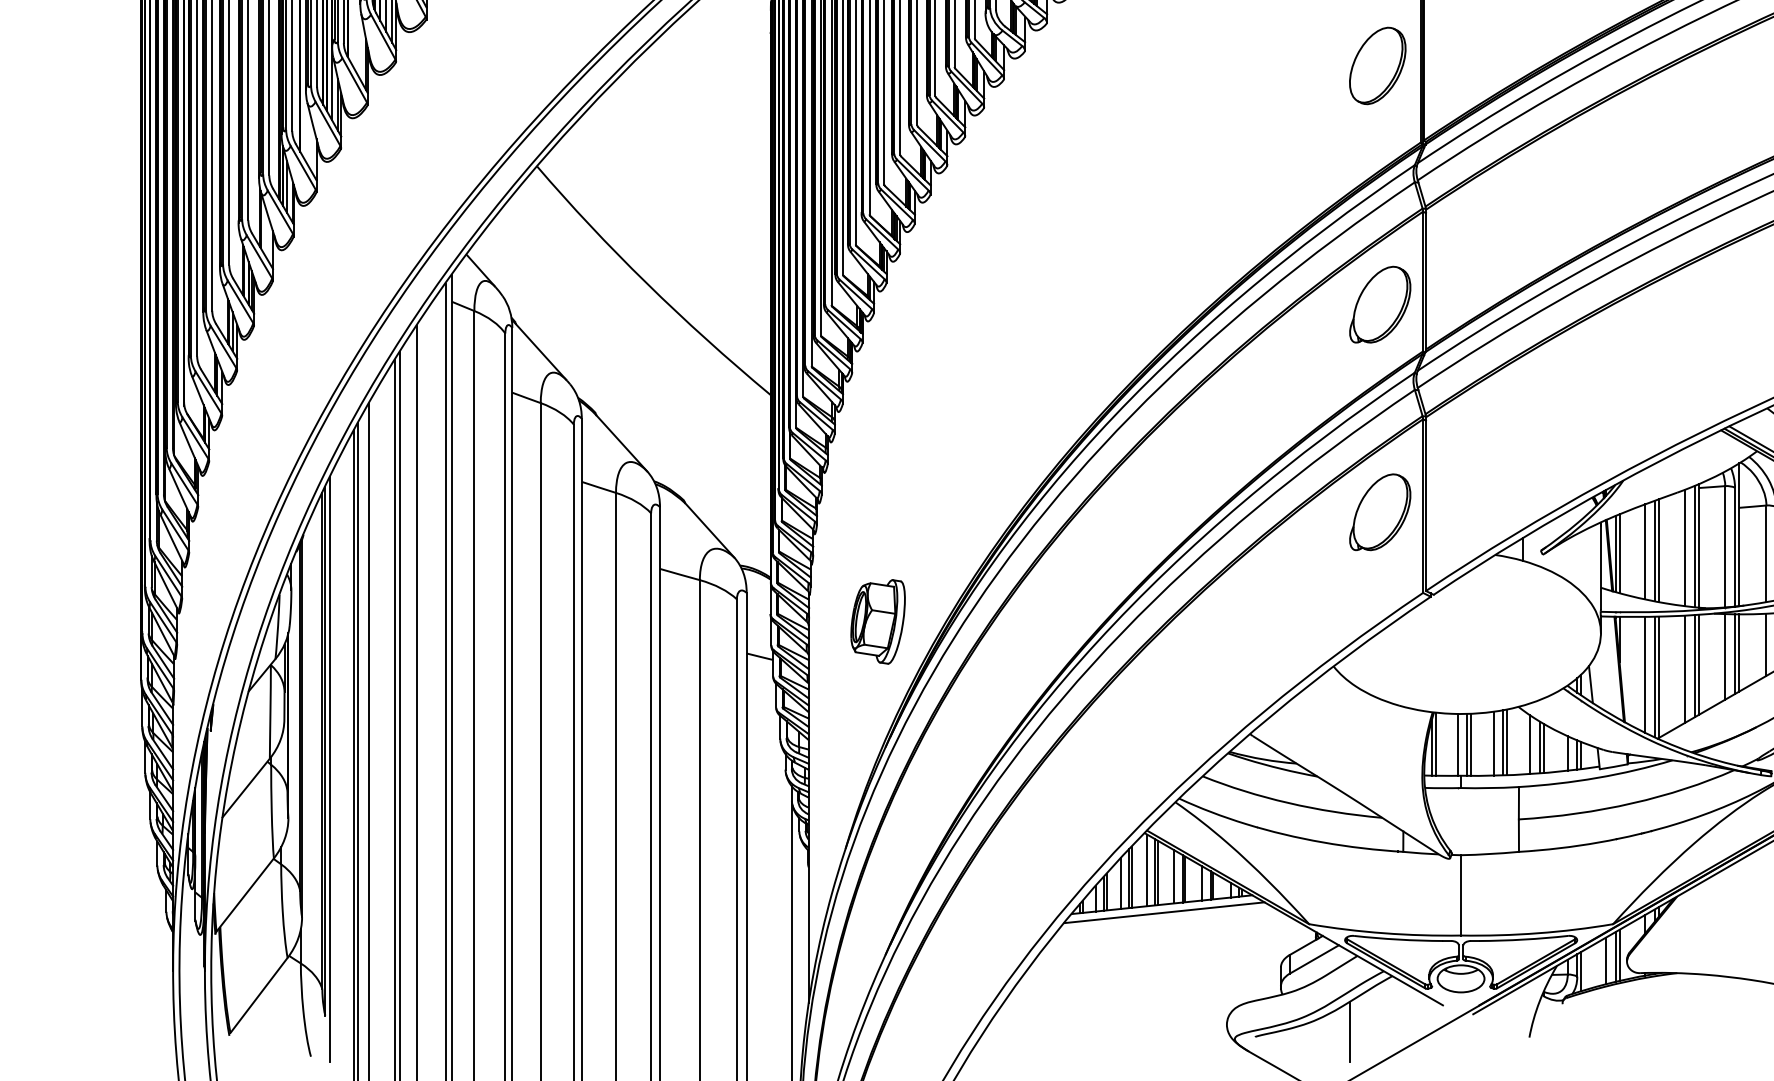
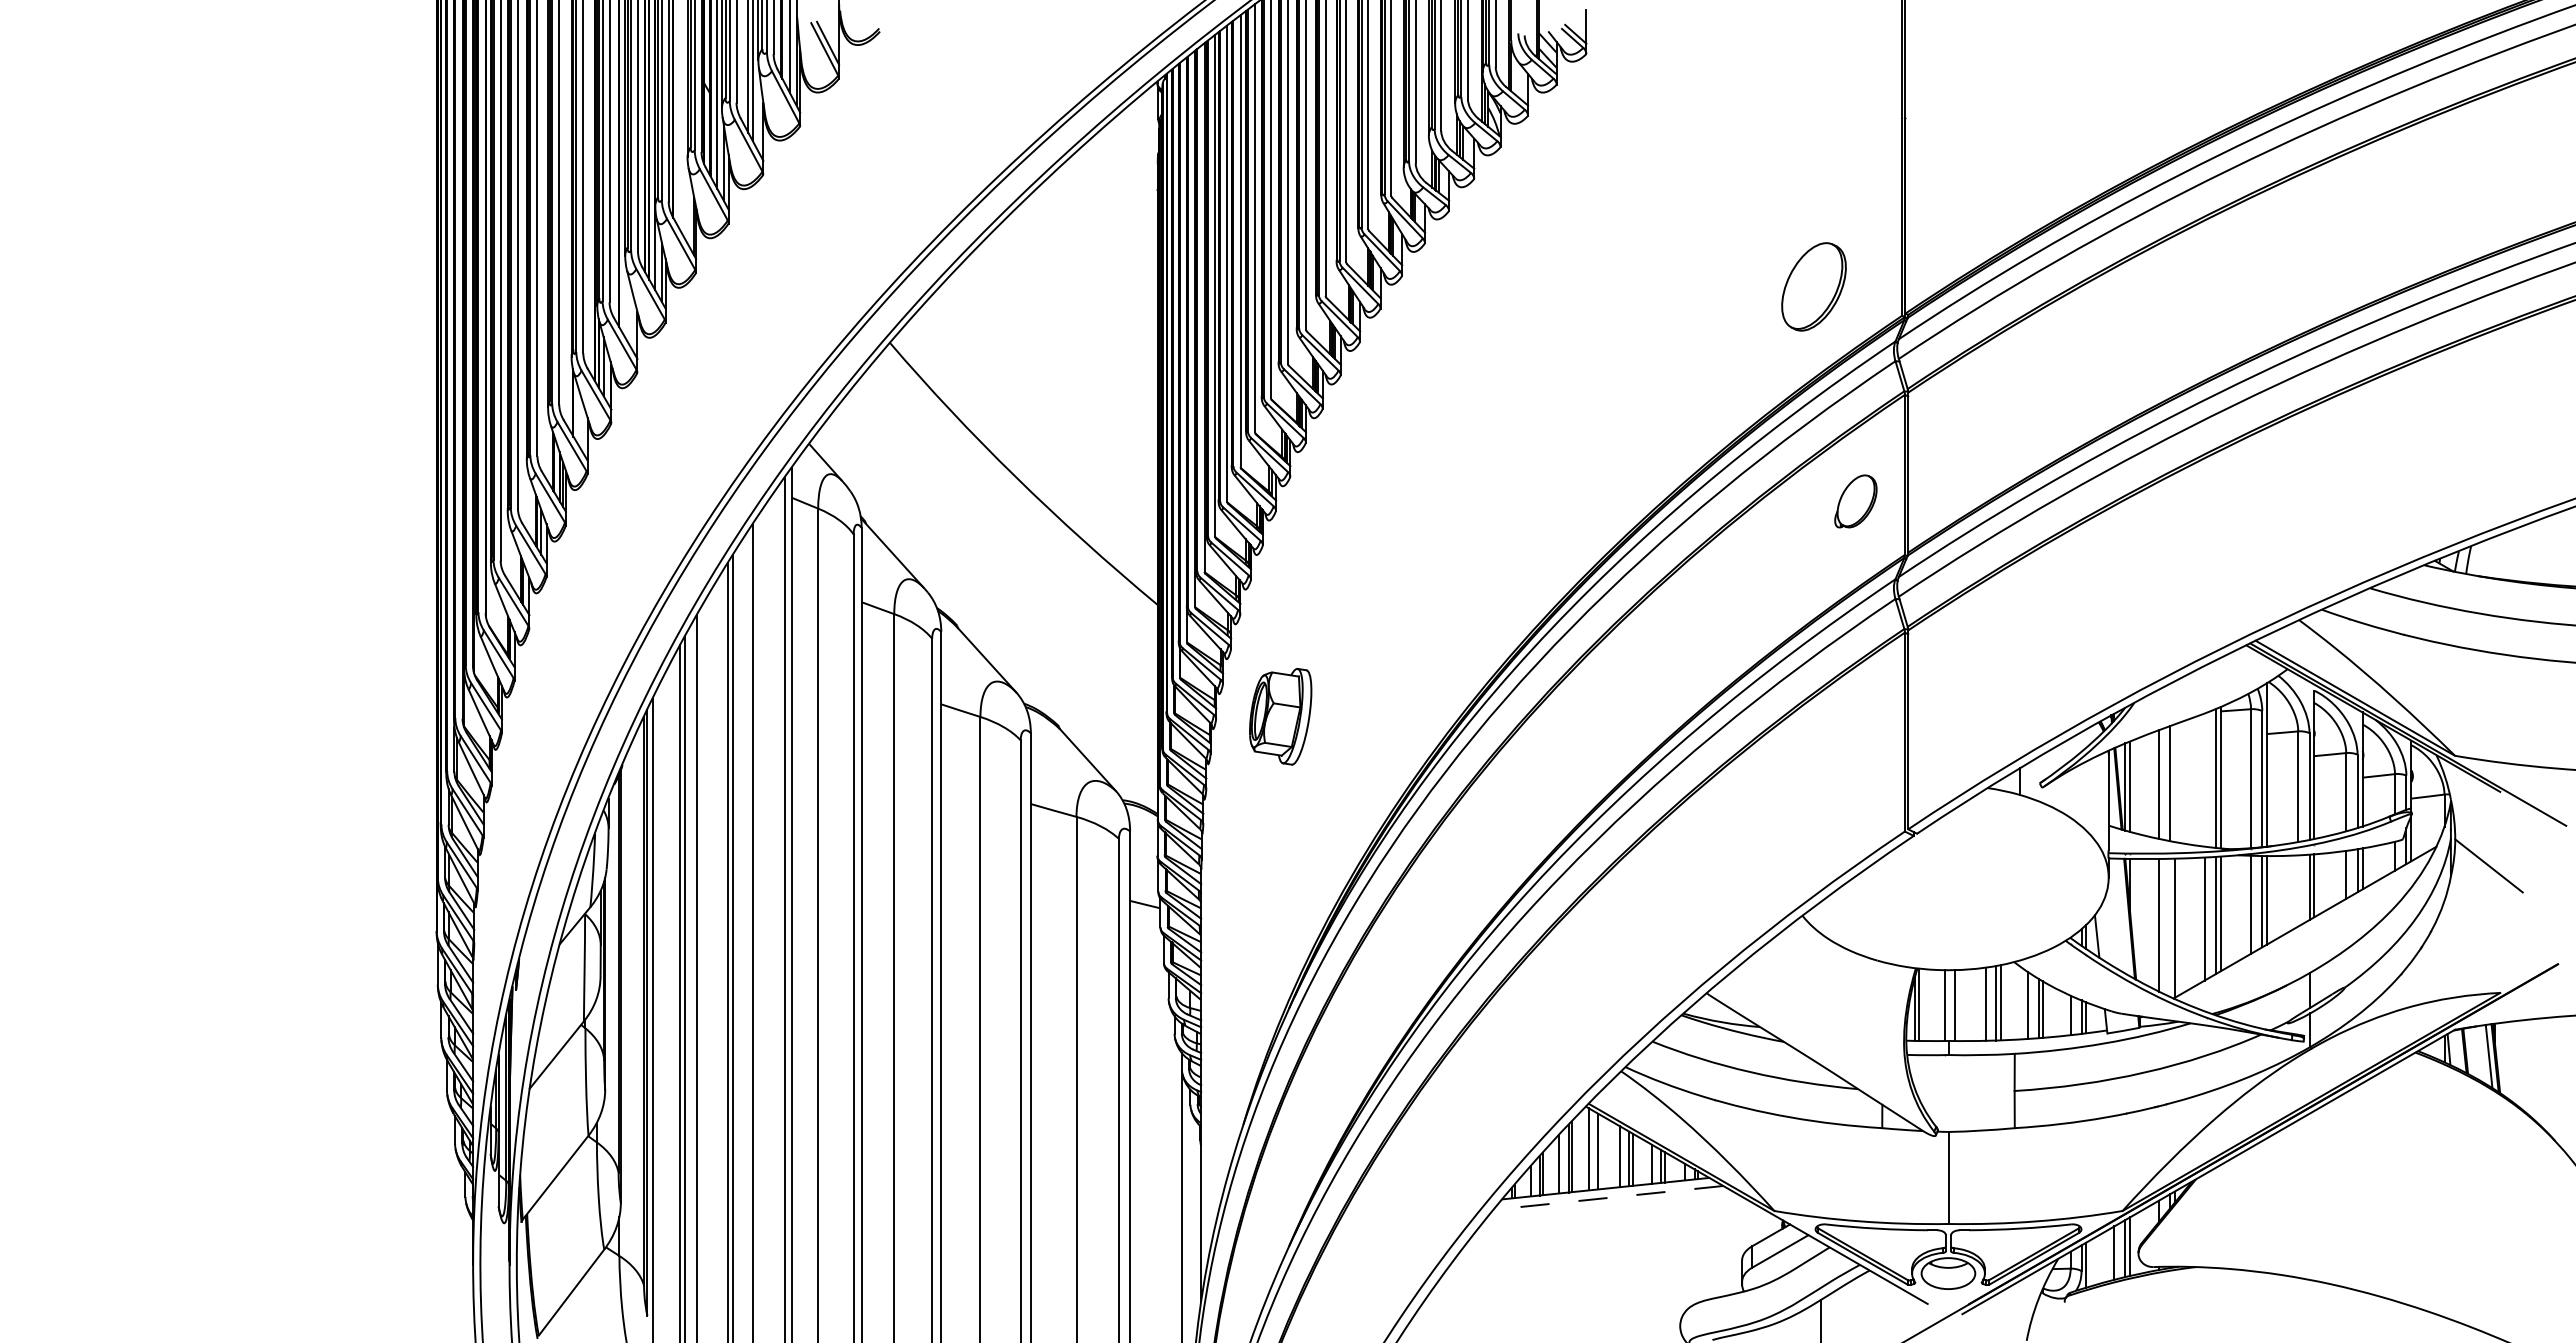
part: (1377, 65) -> (1813, 286), moved
part: (1379, 304) -> (1855, 501), size x0.6
part: (1379, 511) -> (1855, 738), removed
line: (1684, 547) -> (2204, 779), removed
line: (1658, 550) -> (2174, 783), removed
part: (877, 621) -> (1280, 716), moved
line: (1766, 644) -> (2298, 890), removed
line: (1654, 676) -> (2170, 927), removed
line: (1470, 744) -> (1959, 1005), removed
line: (1158, 873) -> (1601, 1152), removed
line: (1164, 912) -> (1608, 1197), solid -> dashed

